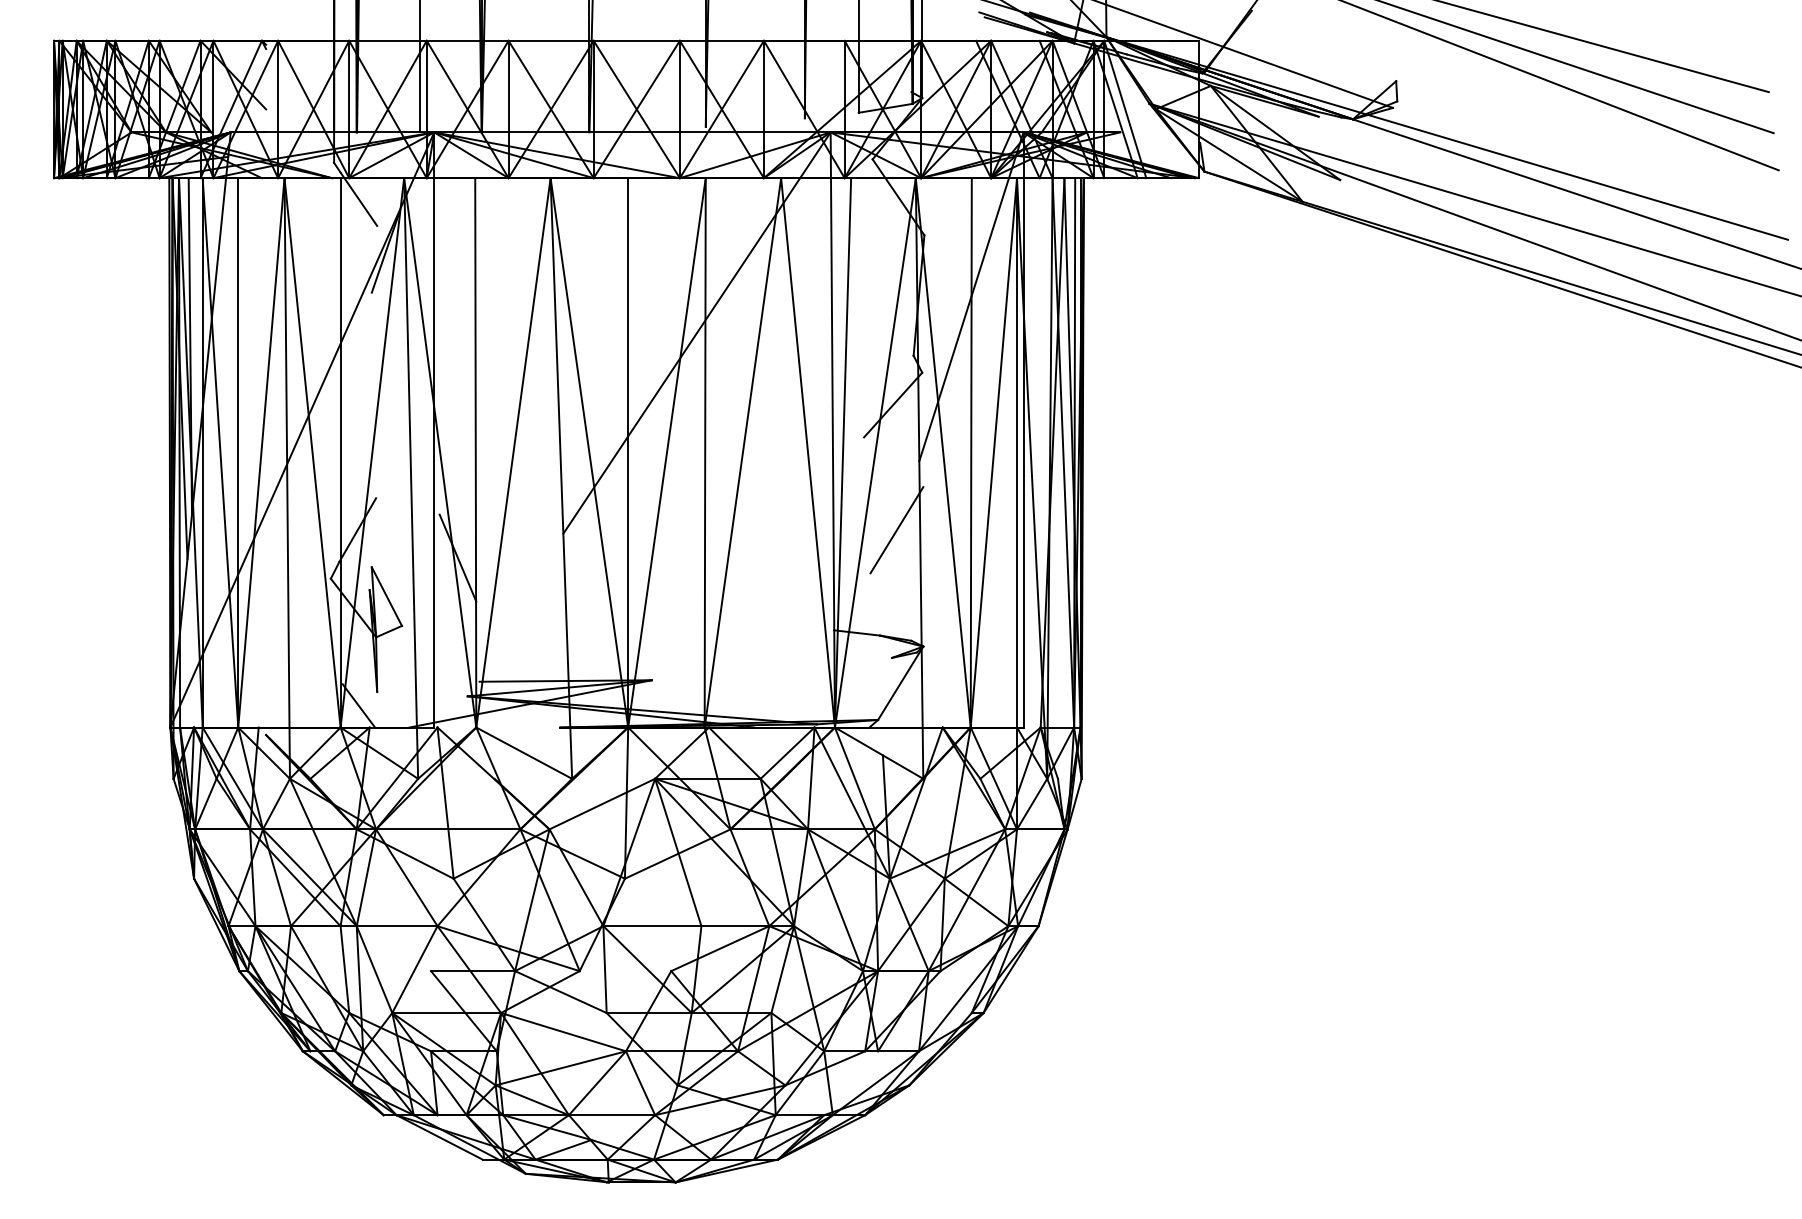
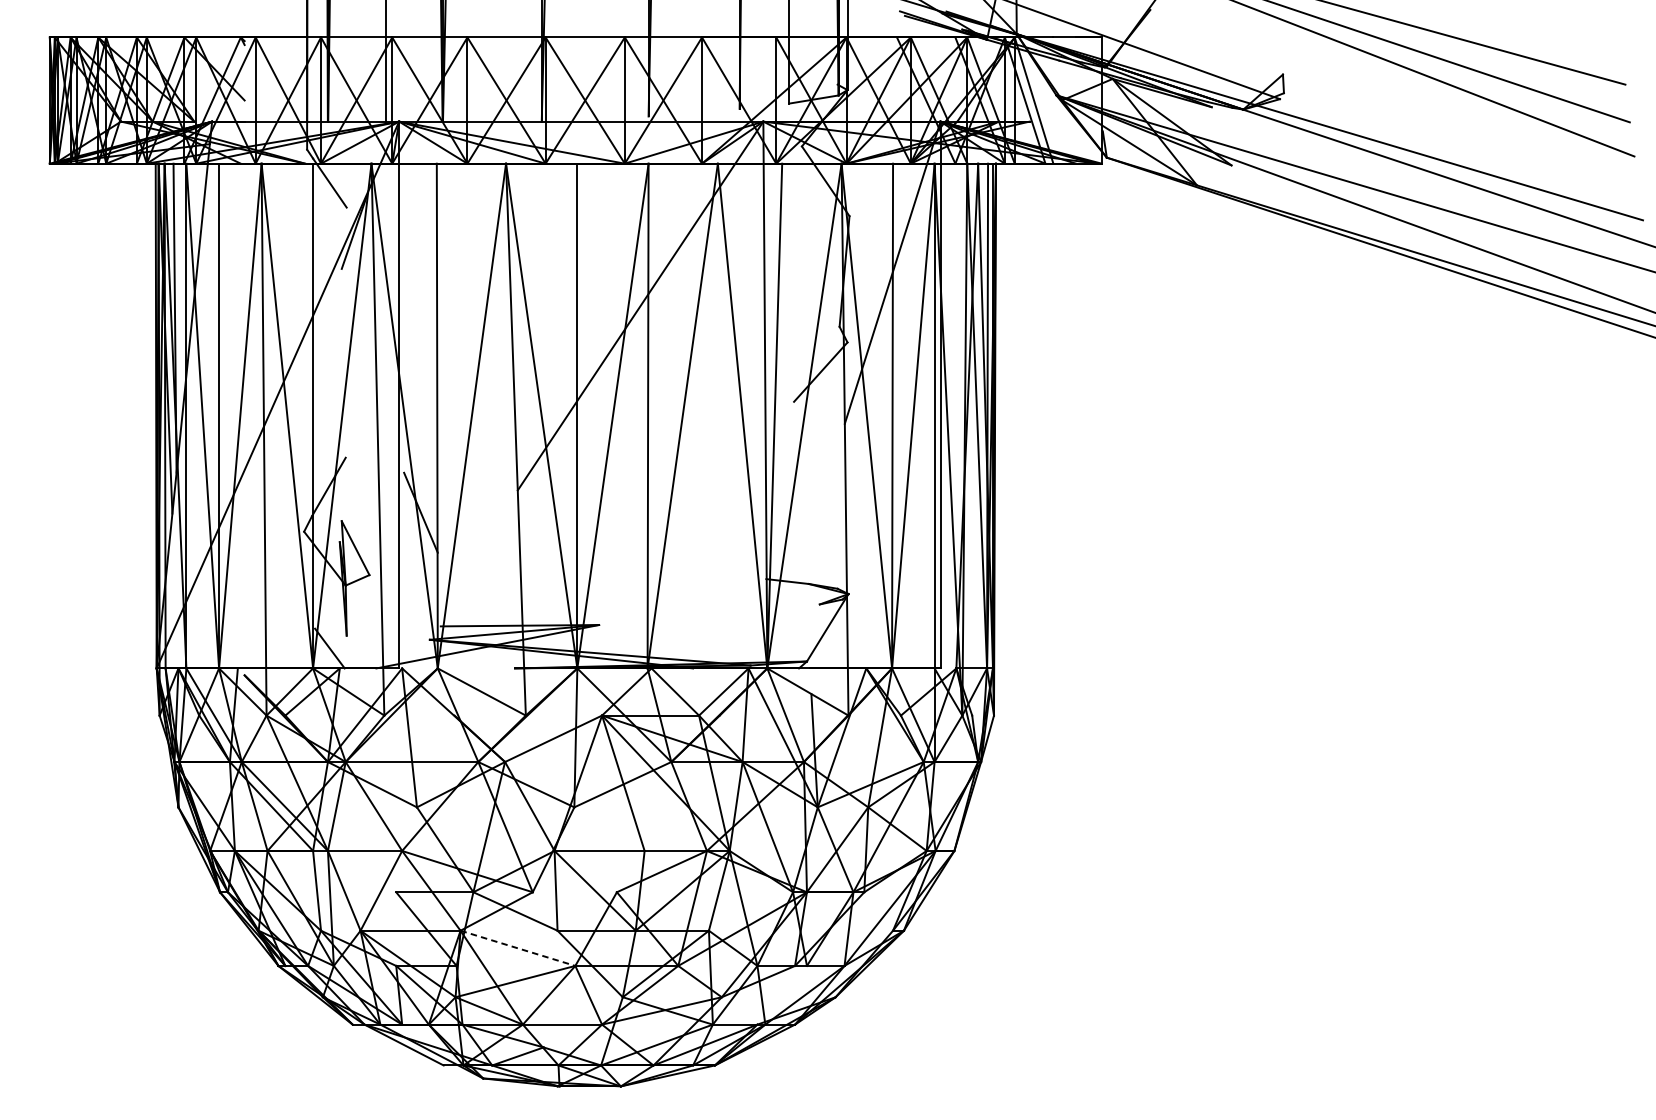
line: (896, 530) -> (823, 487), removed
line: (564, 1032) -> (518, 948), solid -> dashed

